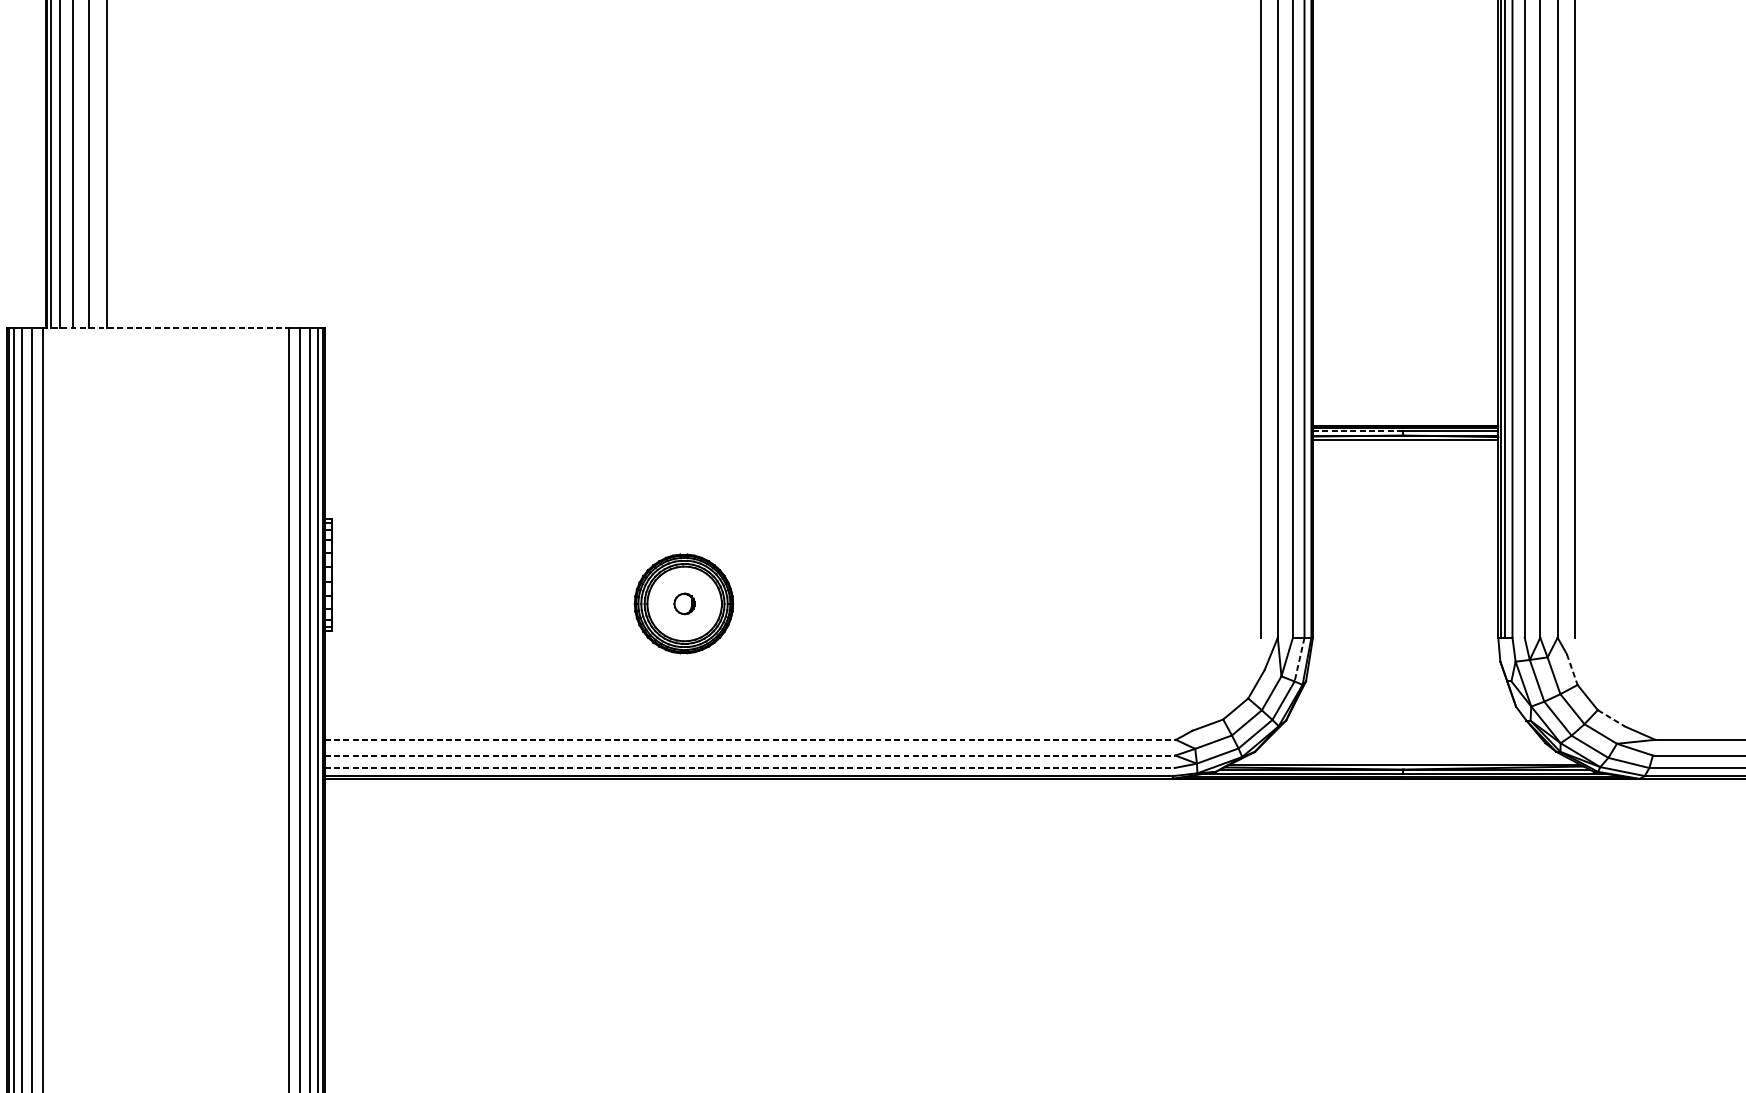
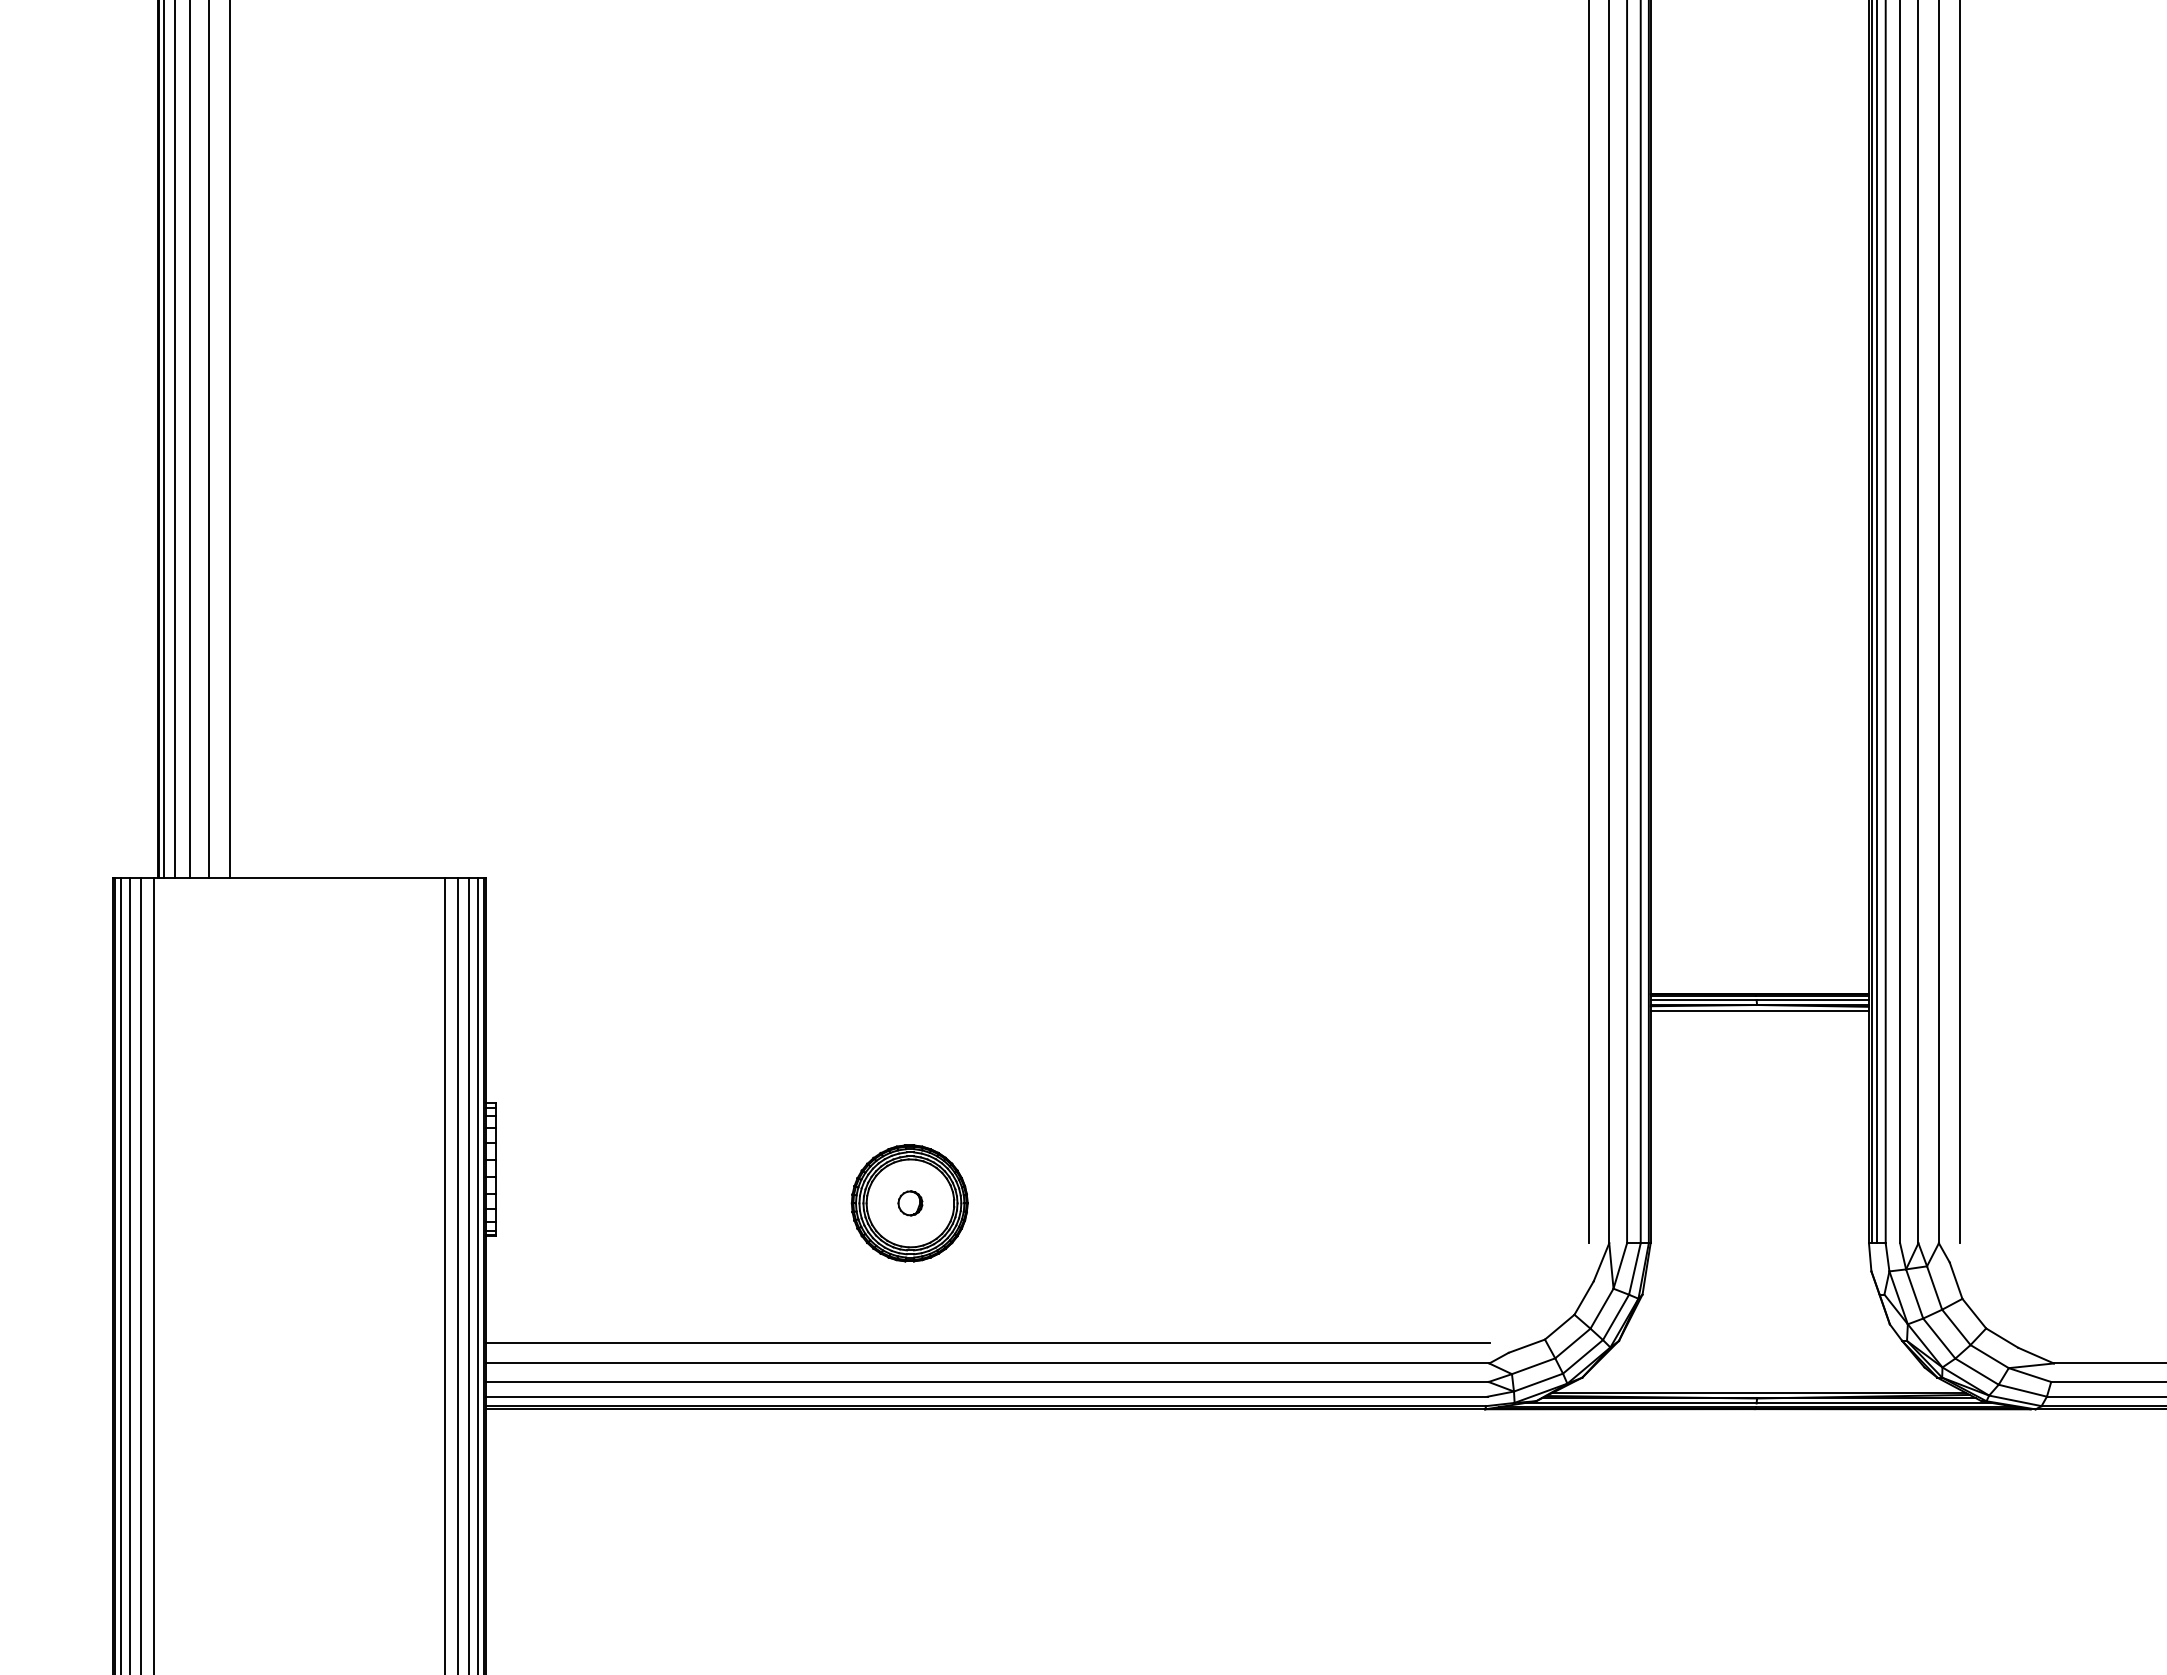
line: (165, 328) -> (299, 878), dashed -> solid
line: (1357, 431) -> (1703, 1000), dashed -> solid
line: (1299, 660) -> (1634, 1269), dashed -> solid
line: (1572, 670) -> (1956, 1281), dashed -> solid
line: (1611, 718) -> (2002, 1338), dashed -> solid
line: (749, 722) -> (987, 1342), added
line: (749, 739) -> (987, 1363), dashed -> solid
line: (750, 755) -> (988, 1381), dashed -> solid
line: (749, 767) -> (987, 1396), dashed -> solid

